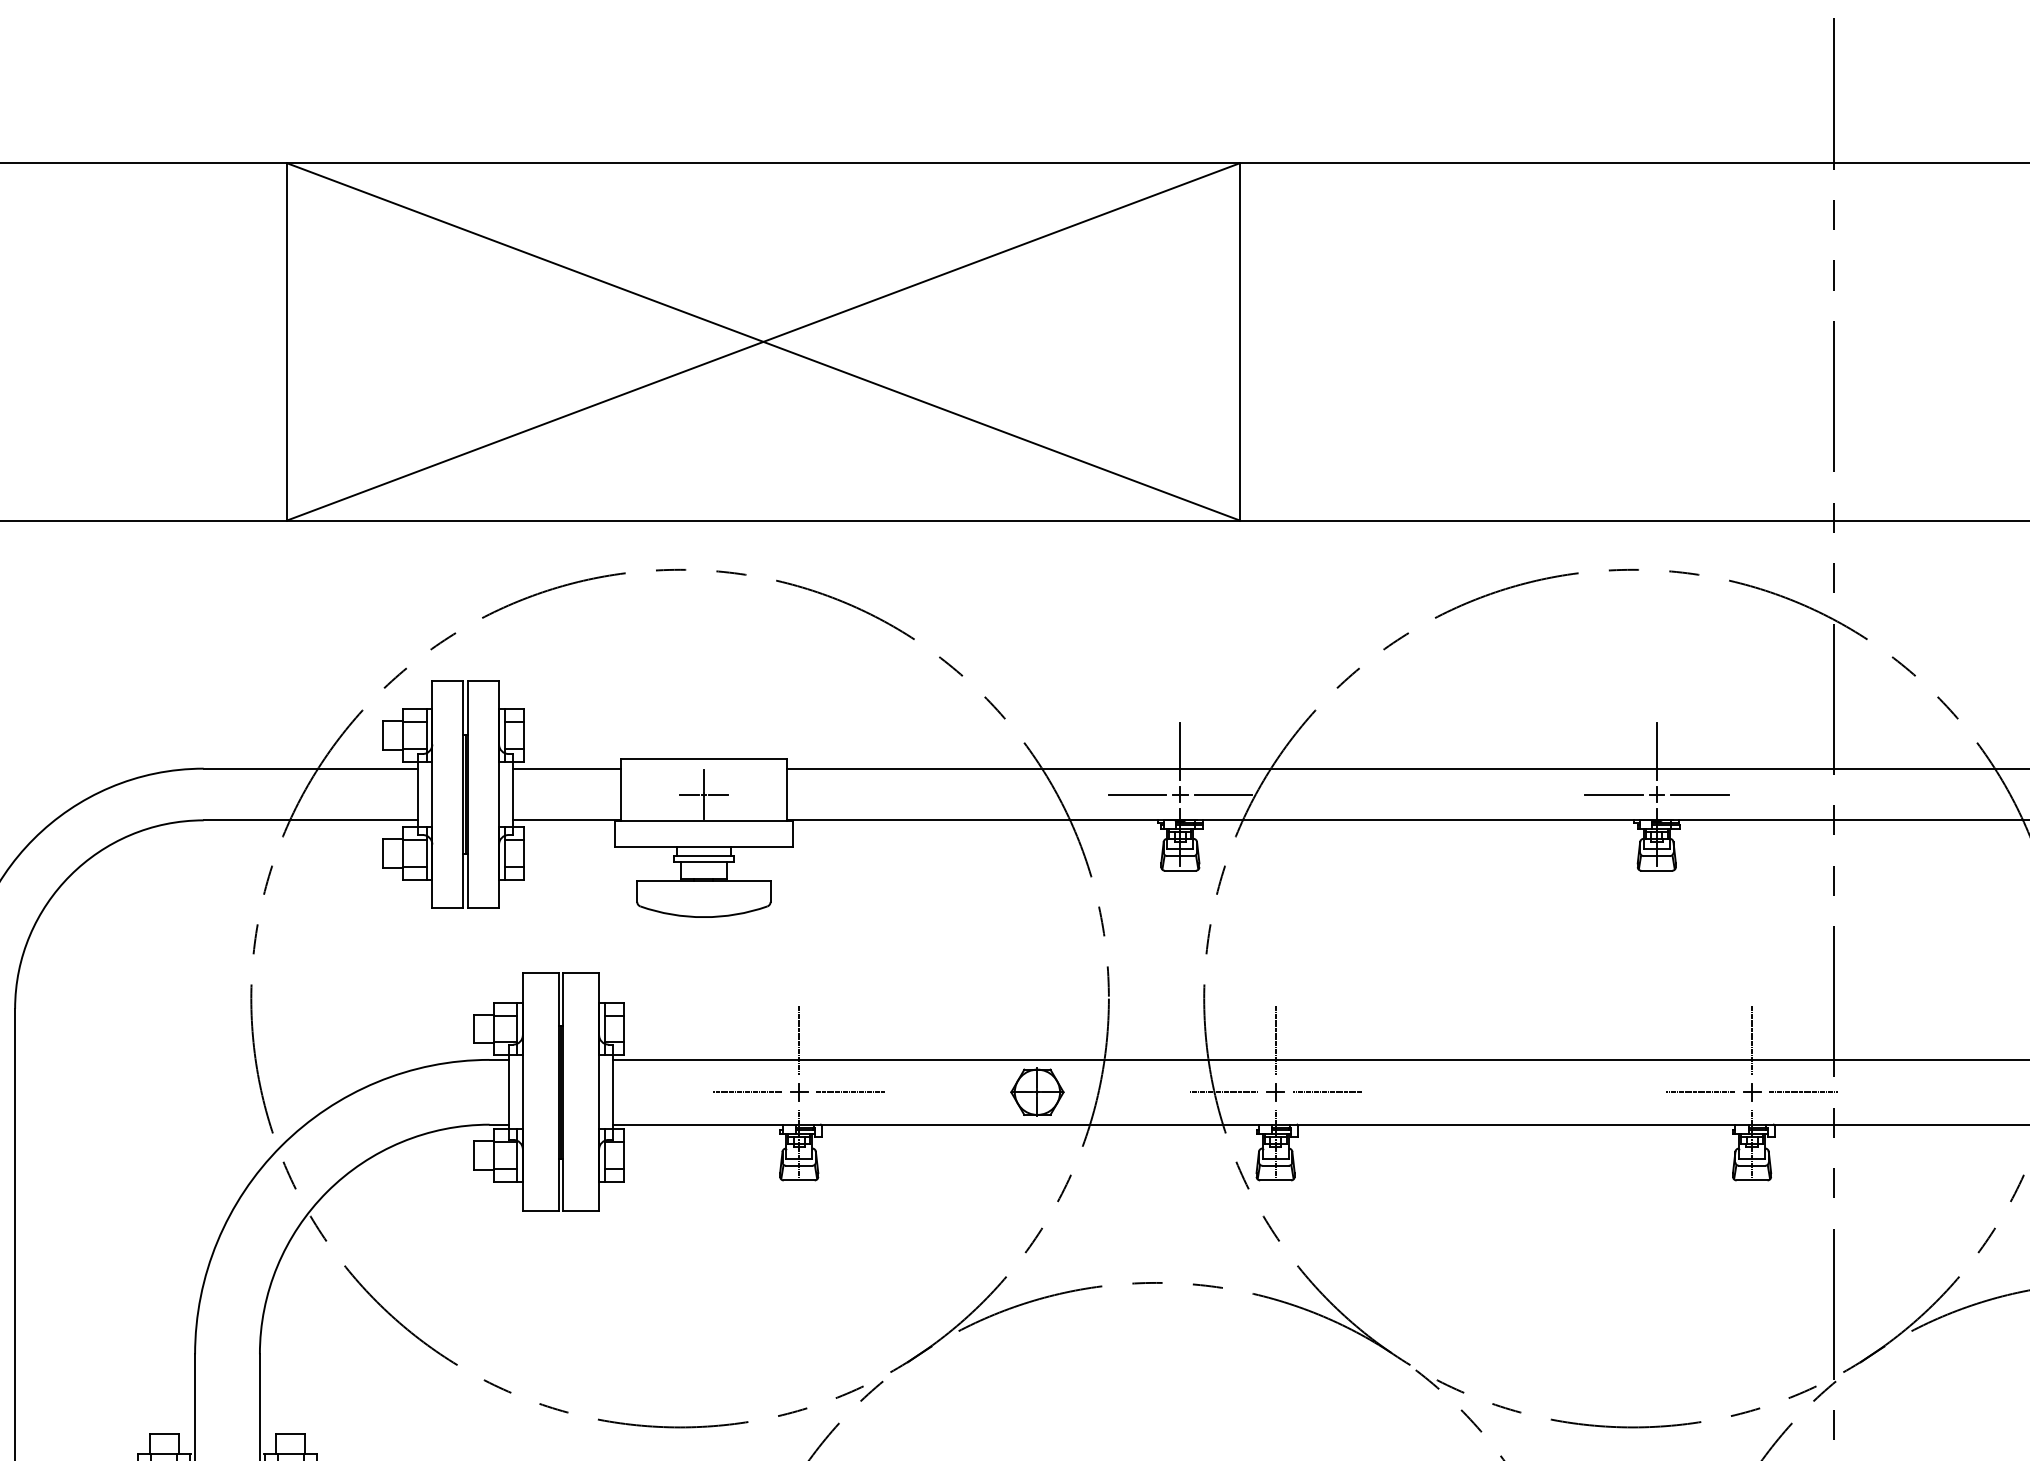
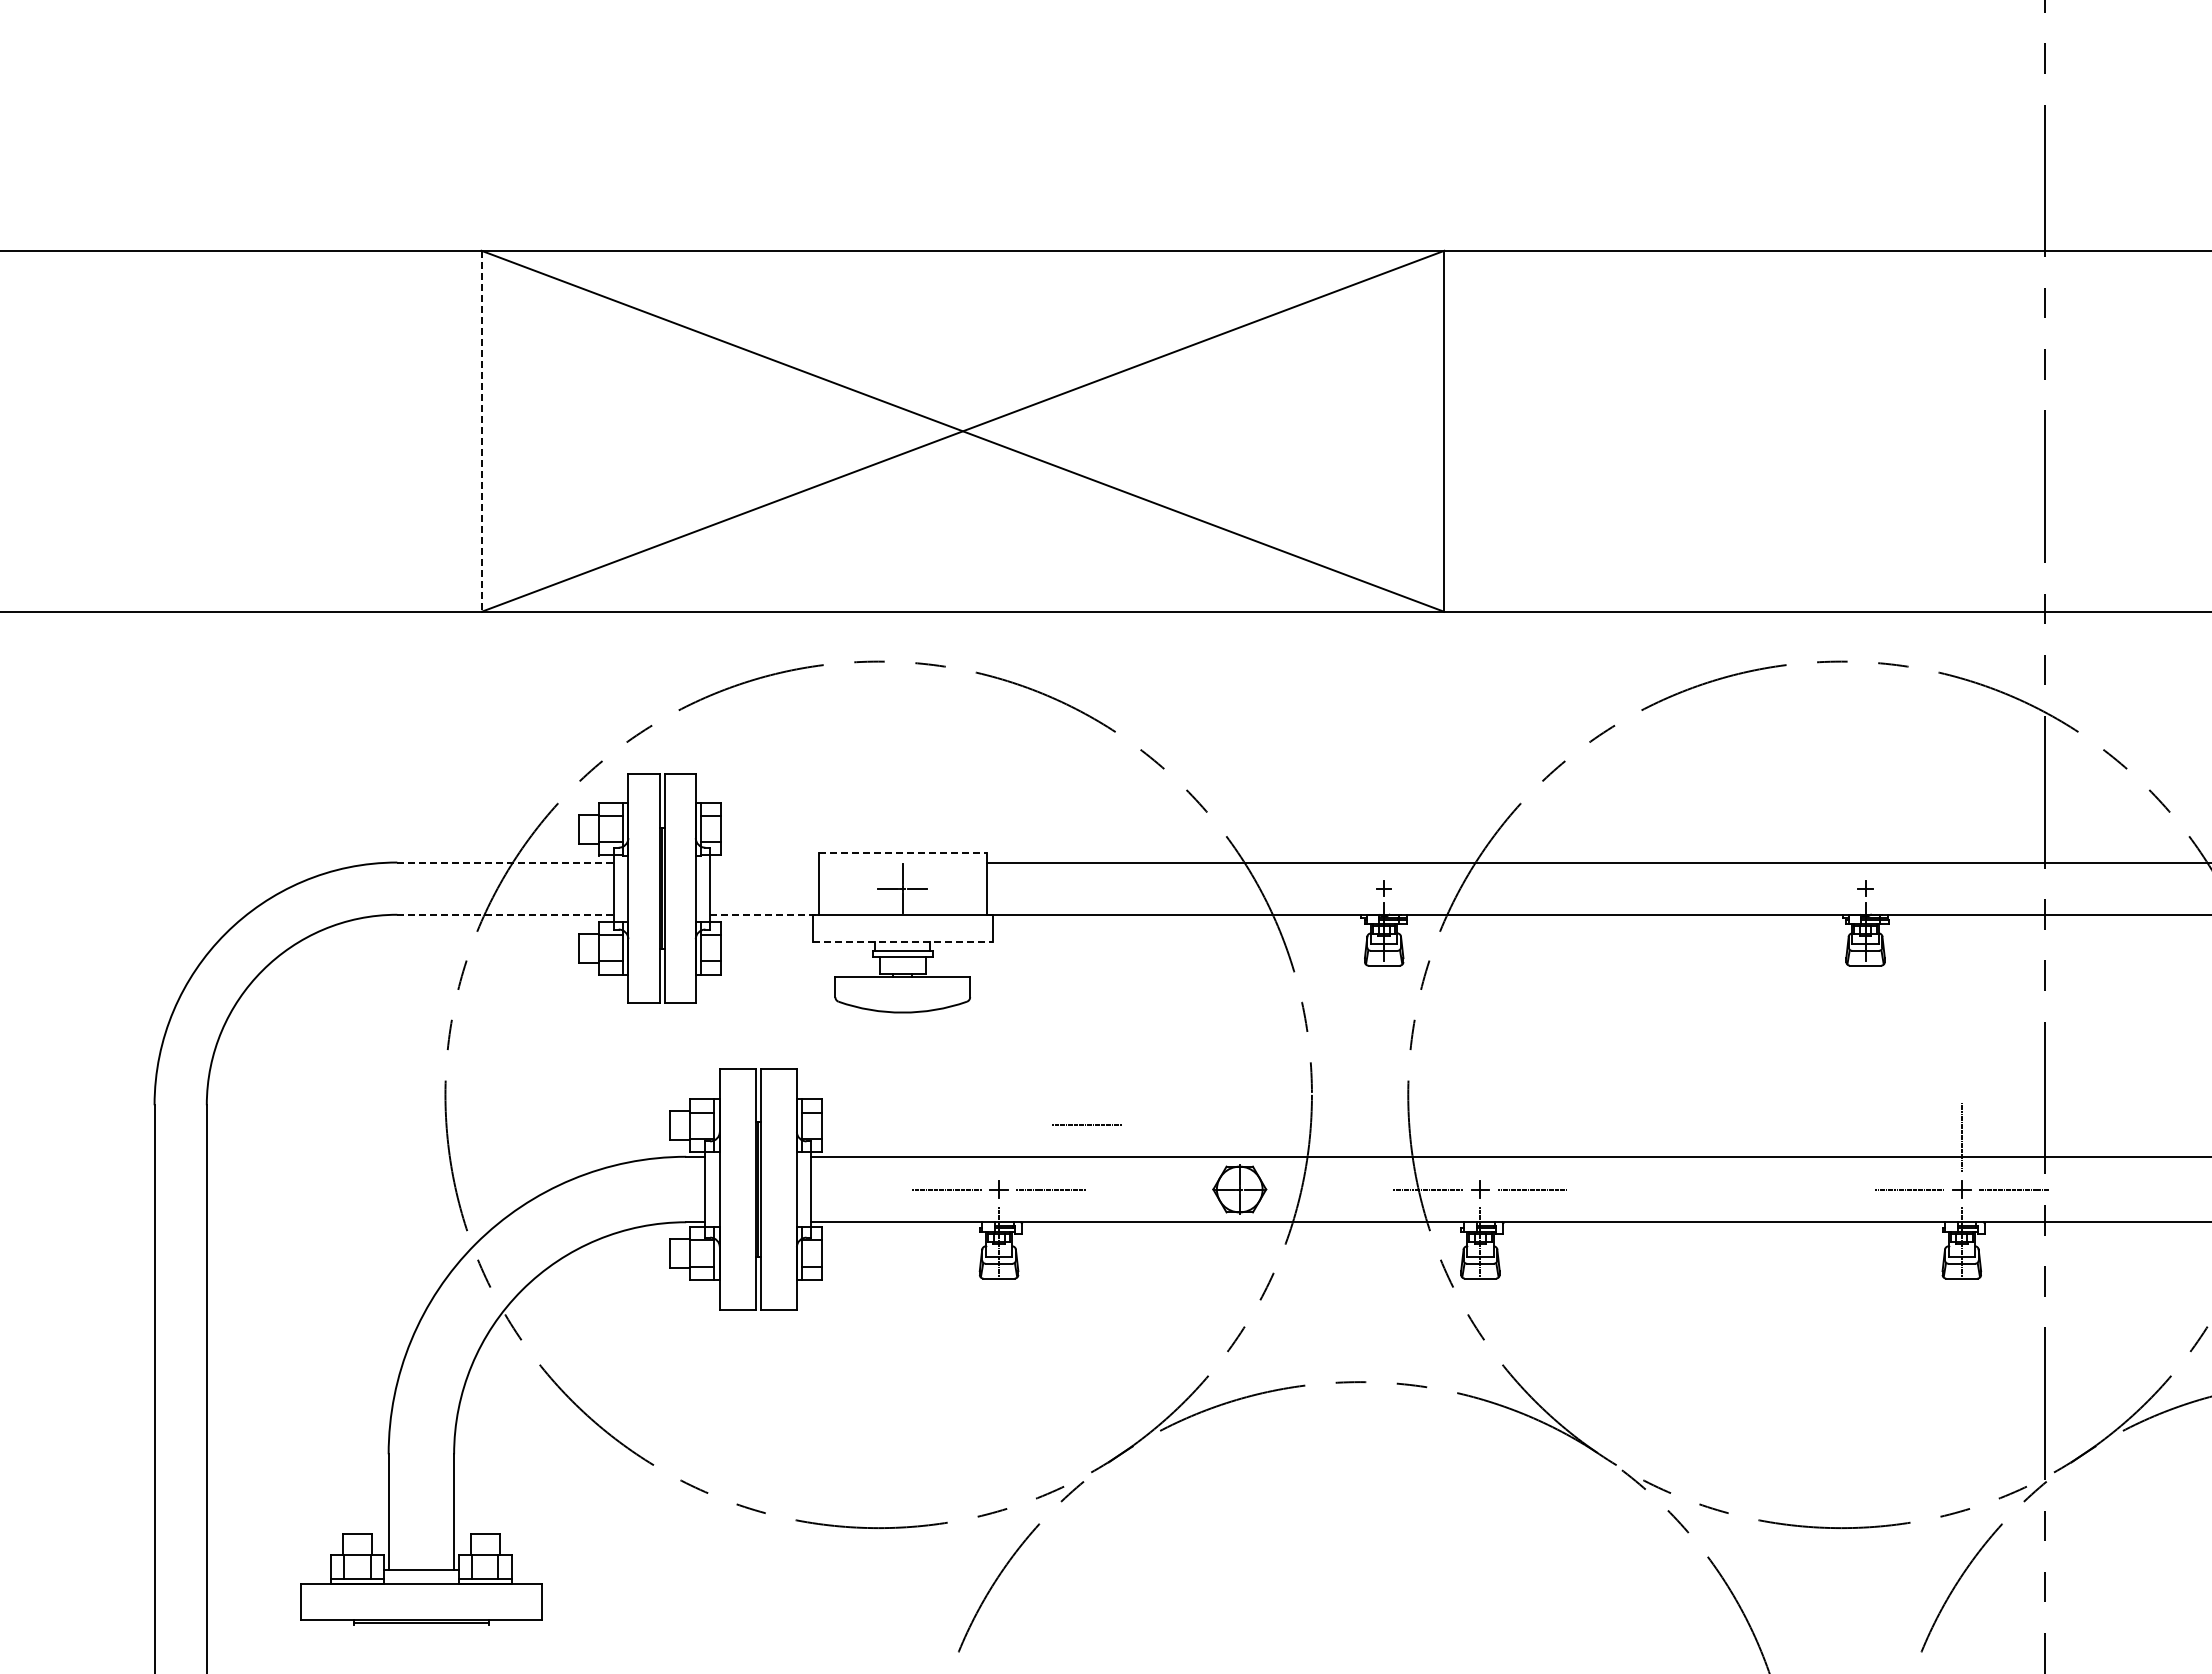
line: (286, 342) -> (481, 431), solid -> dashed
line: (1180, 751) -> (1384, 845), removed
line: (1656, 751) -> (1865, 845), removed
line: (704, 758) -> (903, 852), solid -> dashed
line: (311, 768) -> (506, 862), solid -> dashed
line: (567, 768) -> (764, 862), removed
line: (1137, 794) -> (1340, 888), removed
line: (1223, 794) -> (1427, 888), removed
line: (1614, 794) -> (1822, 888), removed
line: (1700, 794) -> (1909, 888), removed
line: (311, 820) -> (506, 914), solid -> dashed
line: (567, 820) -> (764, 914), solid -> dashed
line: (704, 846) -> (903, 941), solid -> dashed
line: (884, 1027) -> (1085, 1124), added
line: (799, 1040) -> (999, 1137), removed
line: (1275, 1040) -> (1480, 1137), removed

